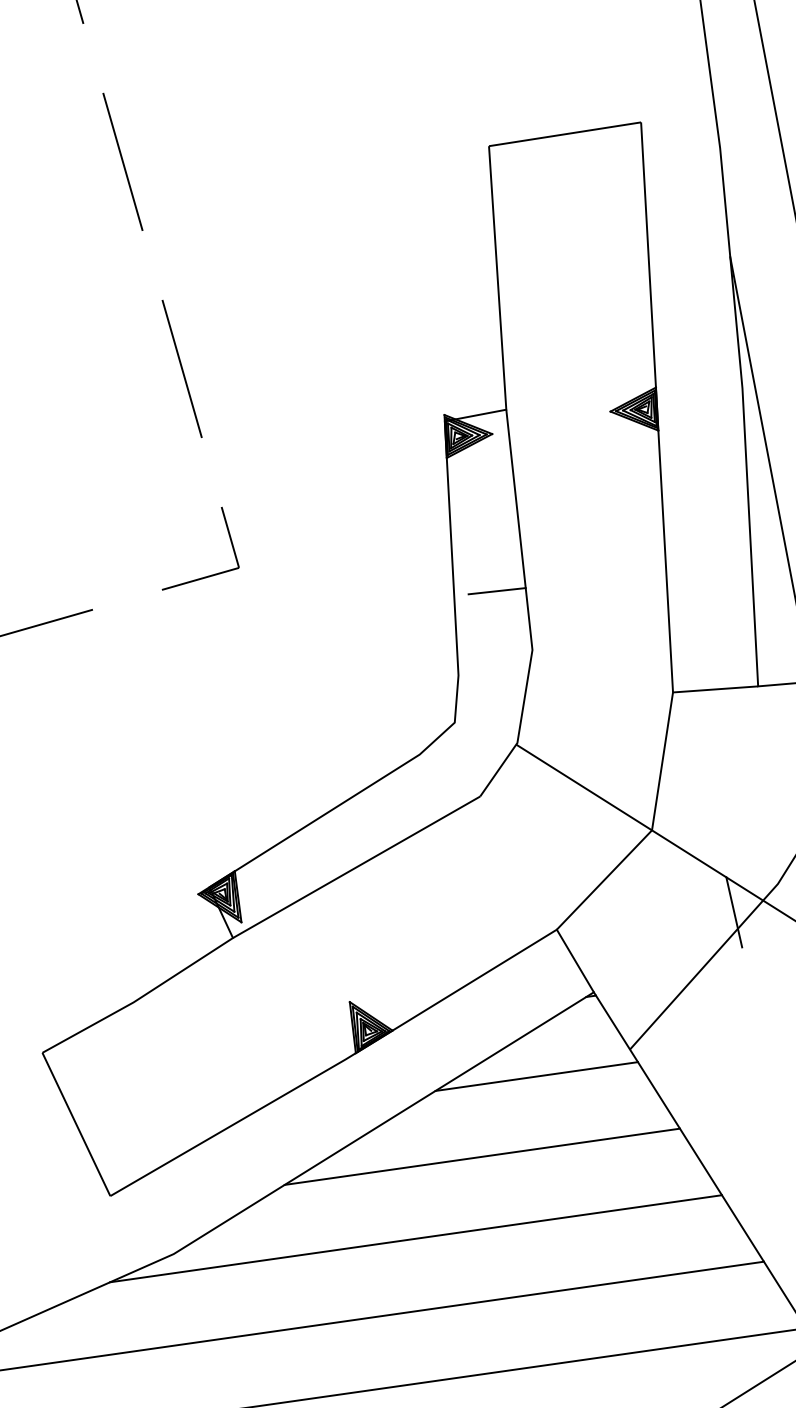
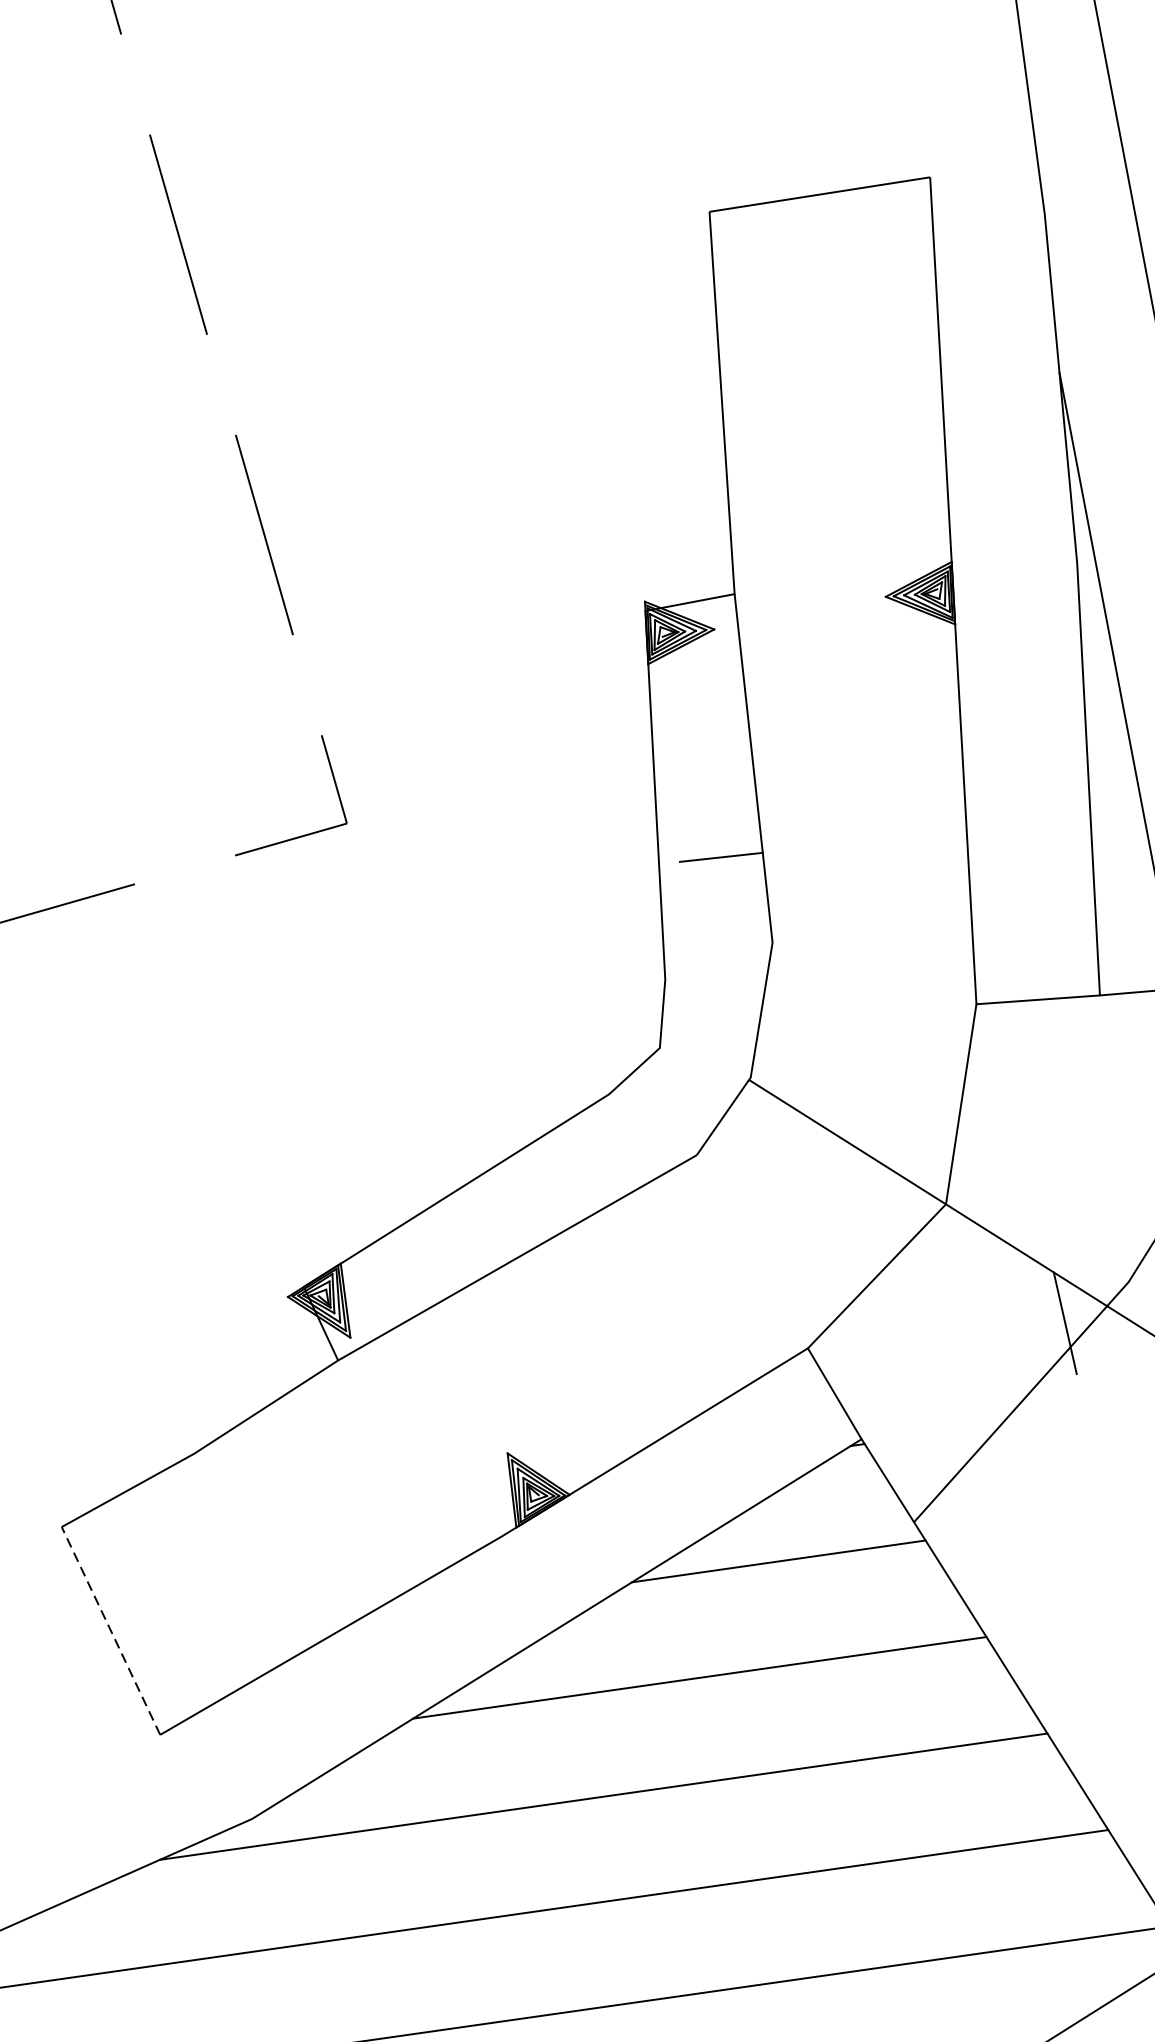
line: (76, 1124) -> (111, 1630), solid -> dashed

